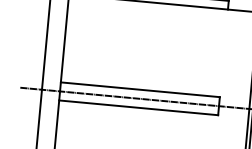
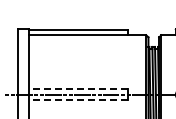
line: (138, 90) -> (77, 89), solid -> dashed
line: (137, 107) -> (77, 100), solid -> dashed

